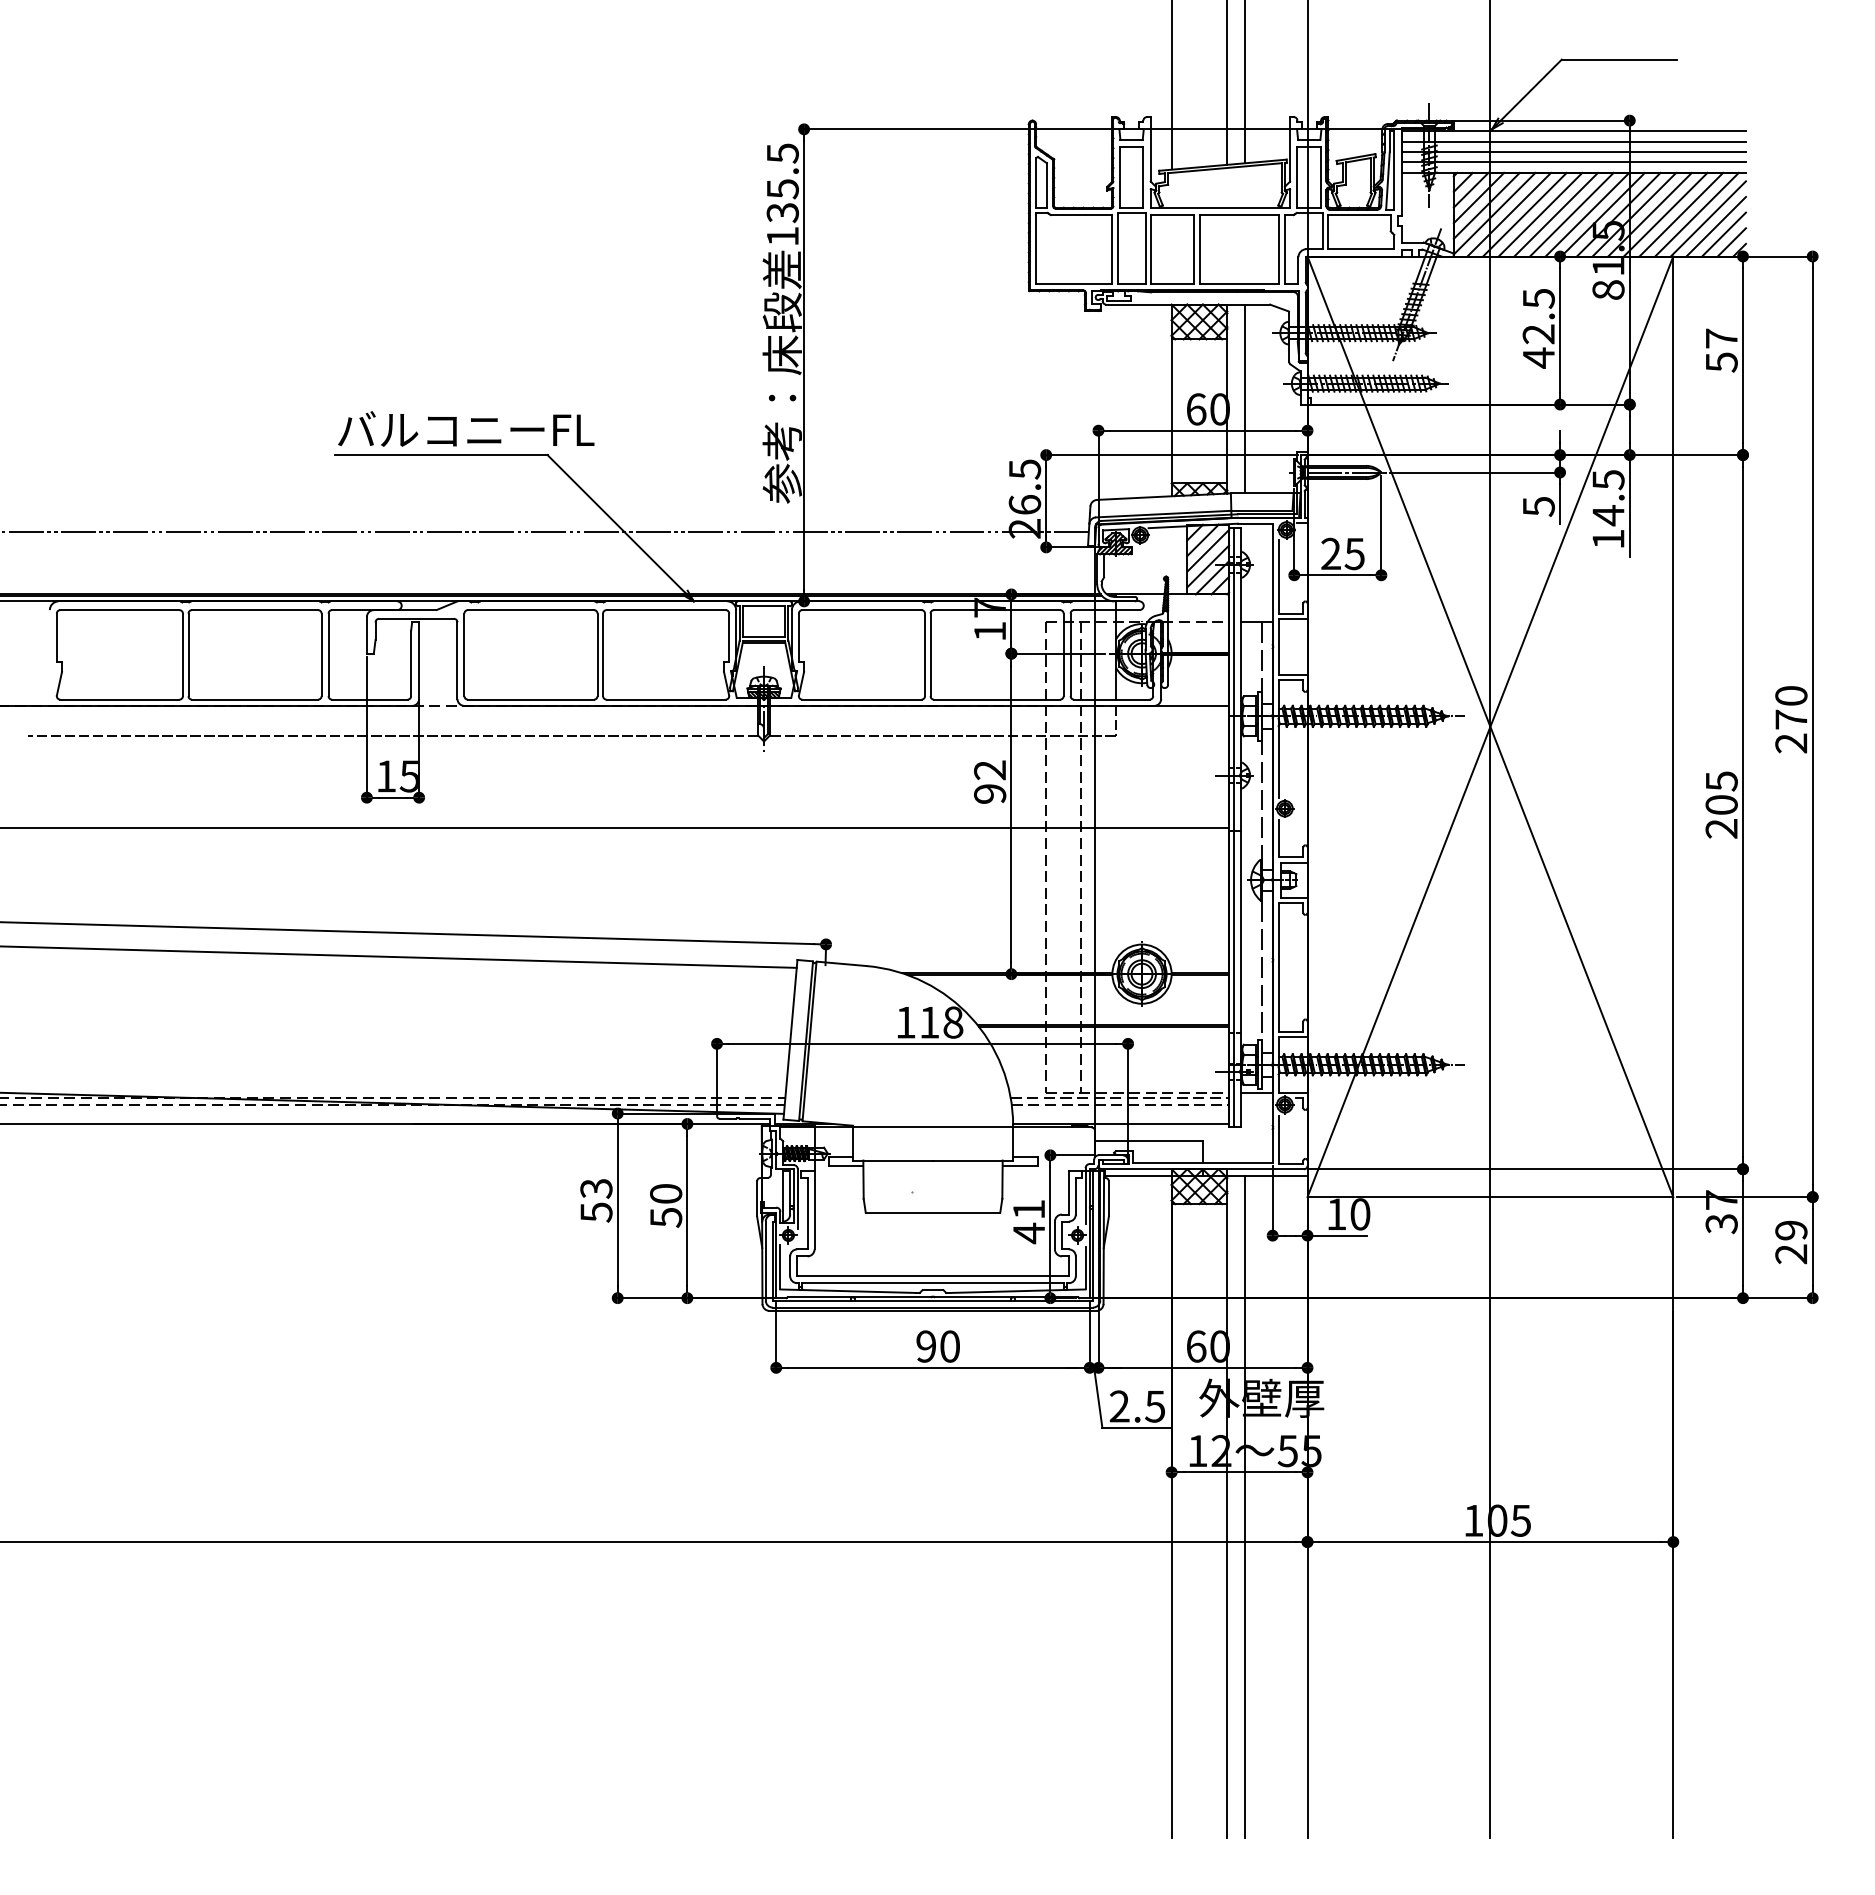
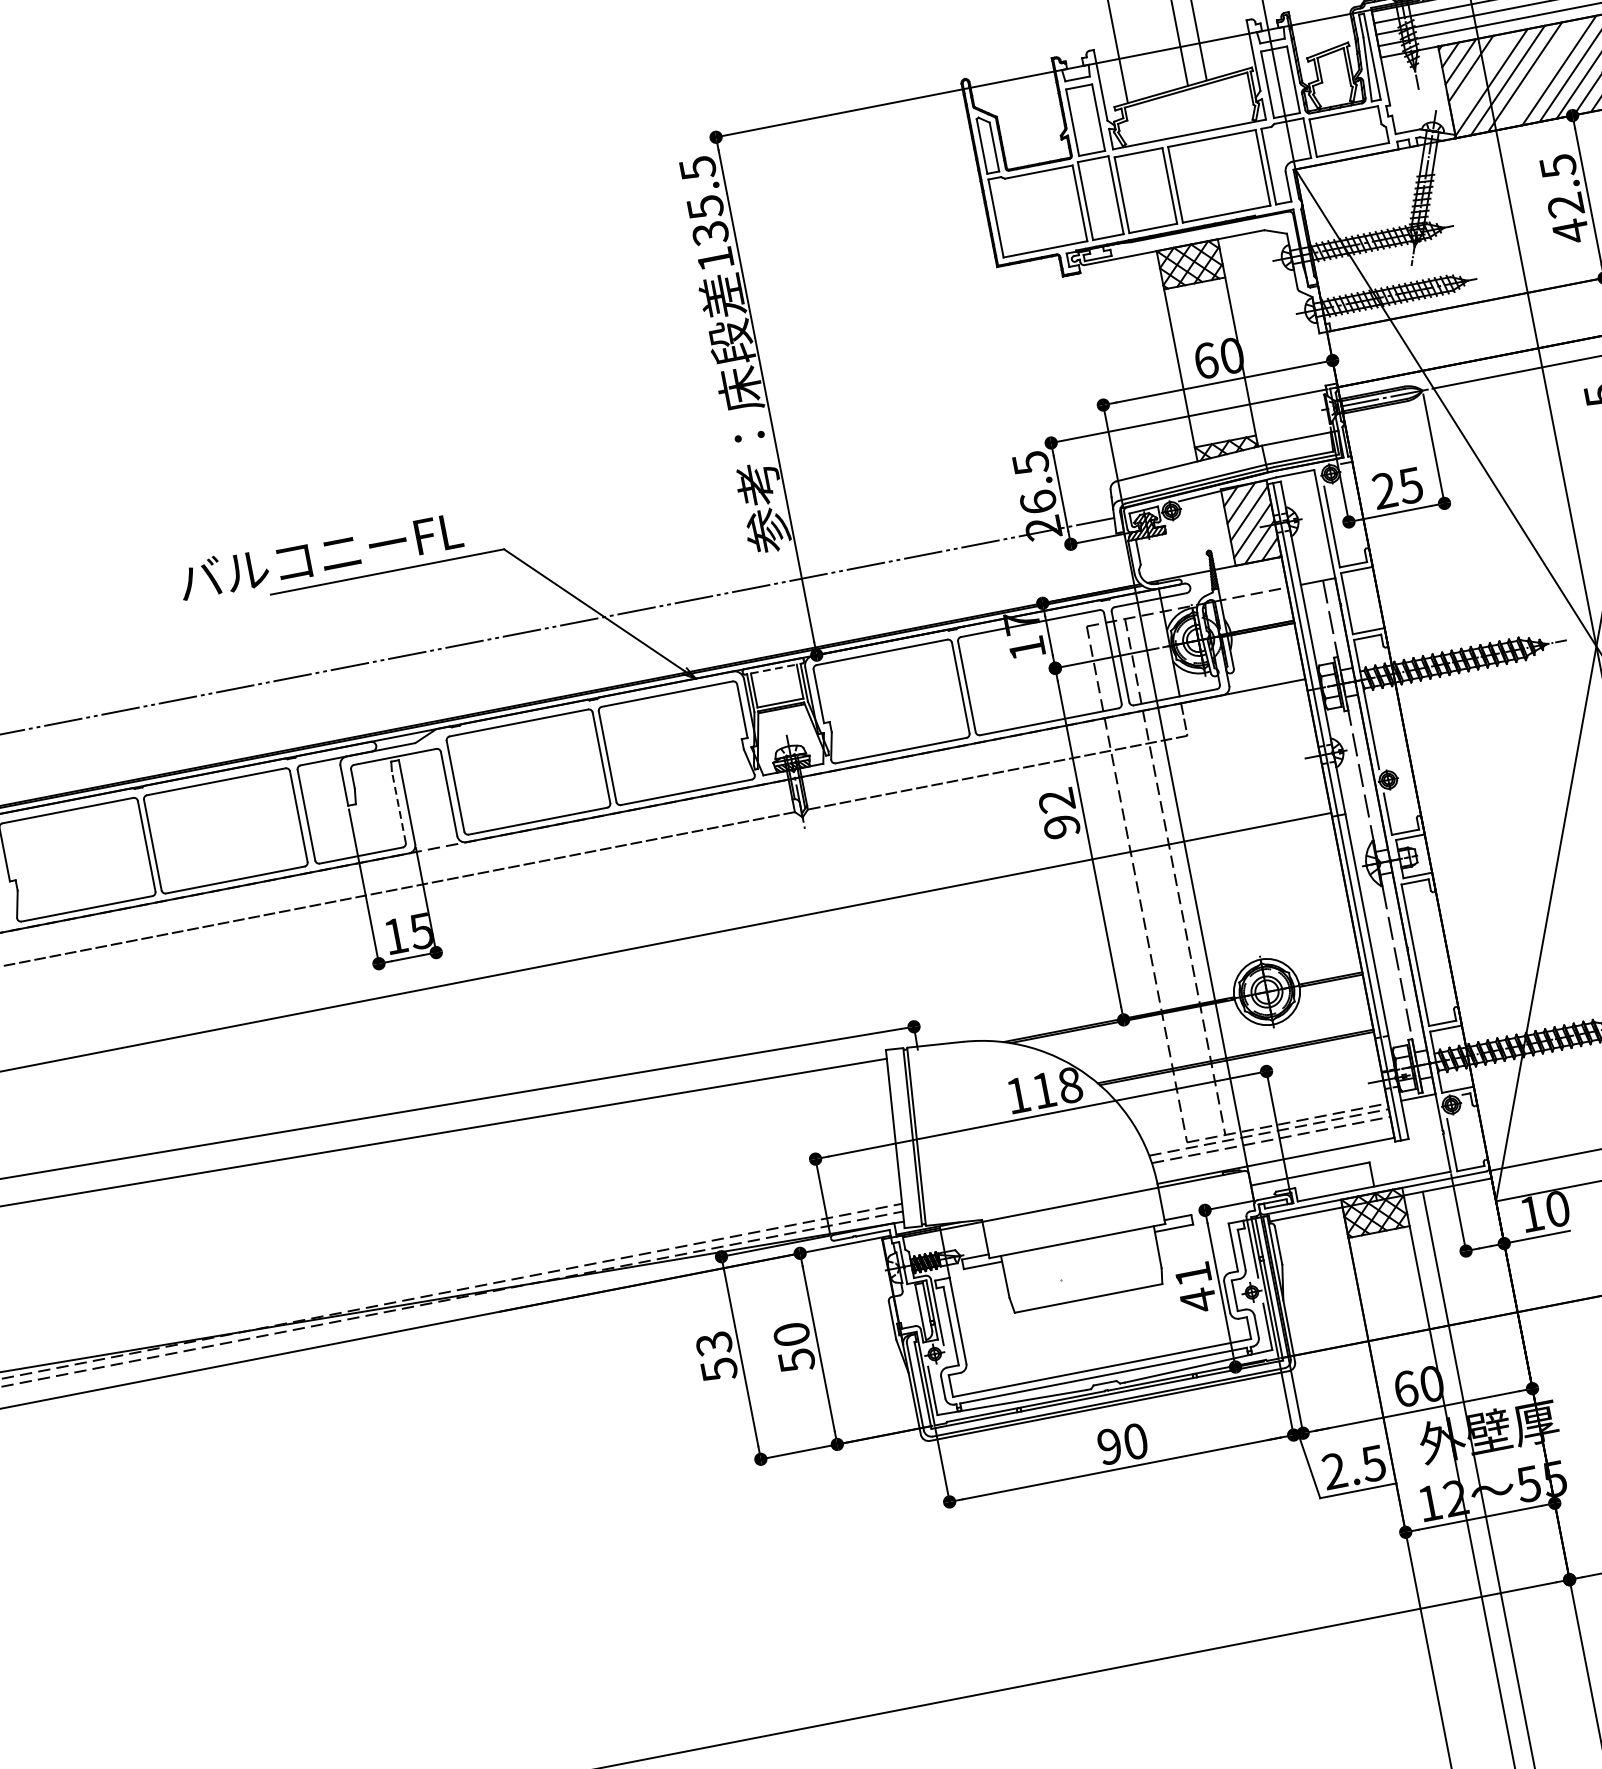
line: (1486, 205) -> (1480, 75), removed
line: (1540, 214) -> (1542, 73), removed
line: (1244, 398) -> (1256, 338), removed
text: (466, 428) -> (320, 554), moved
line: (764, 606) -> (774, 669), solid -> dashed
line: (411, 663) -> (399, 807), solid -> dashed

